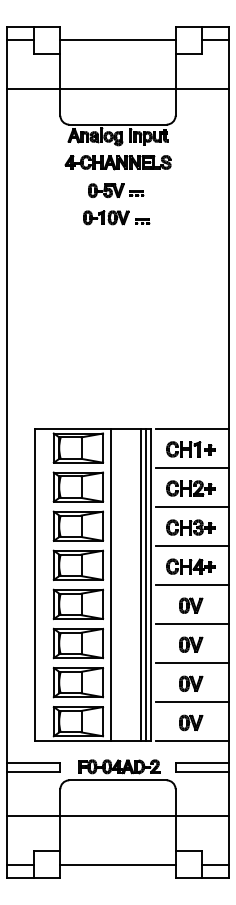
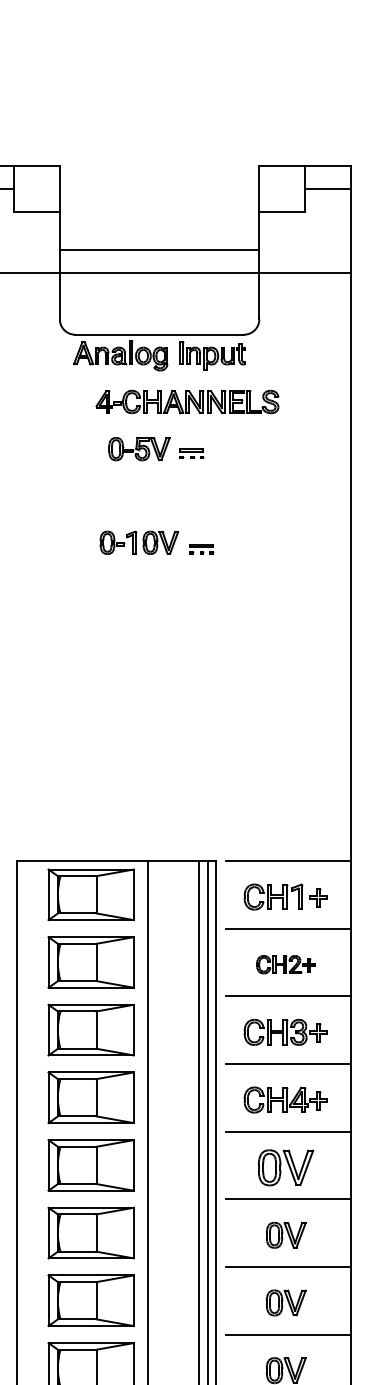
line: (117, 40) -> (158, 249), moved
part: (117, 162) -> (186, 402), moved
part: (116, 217) -> (157, 542), moved
part: (190, 488) -> (285, 964), size x0.7
part: (191, 605) -> (286, 1167), size x1.4

